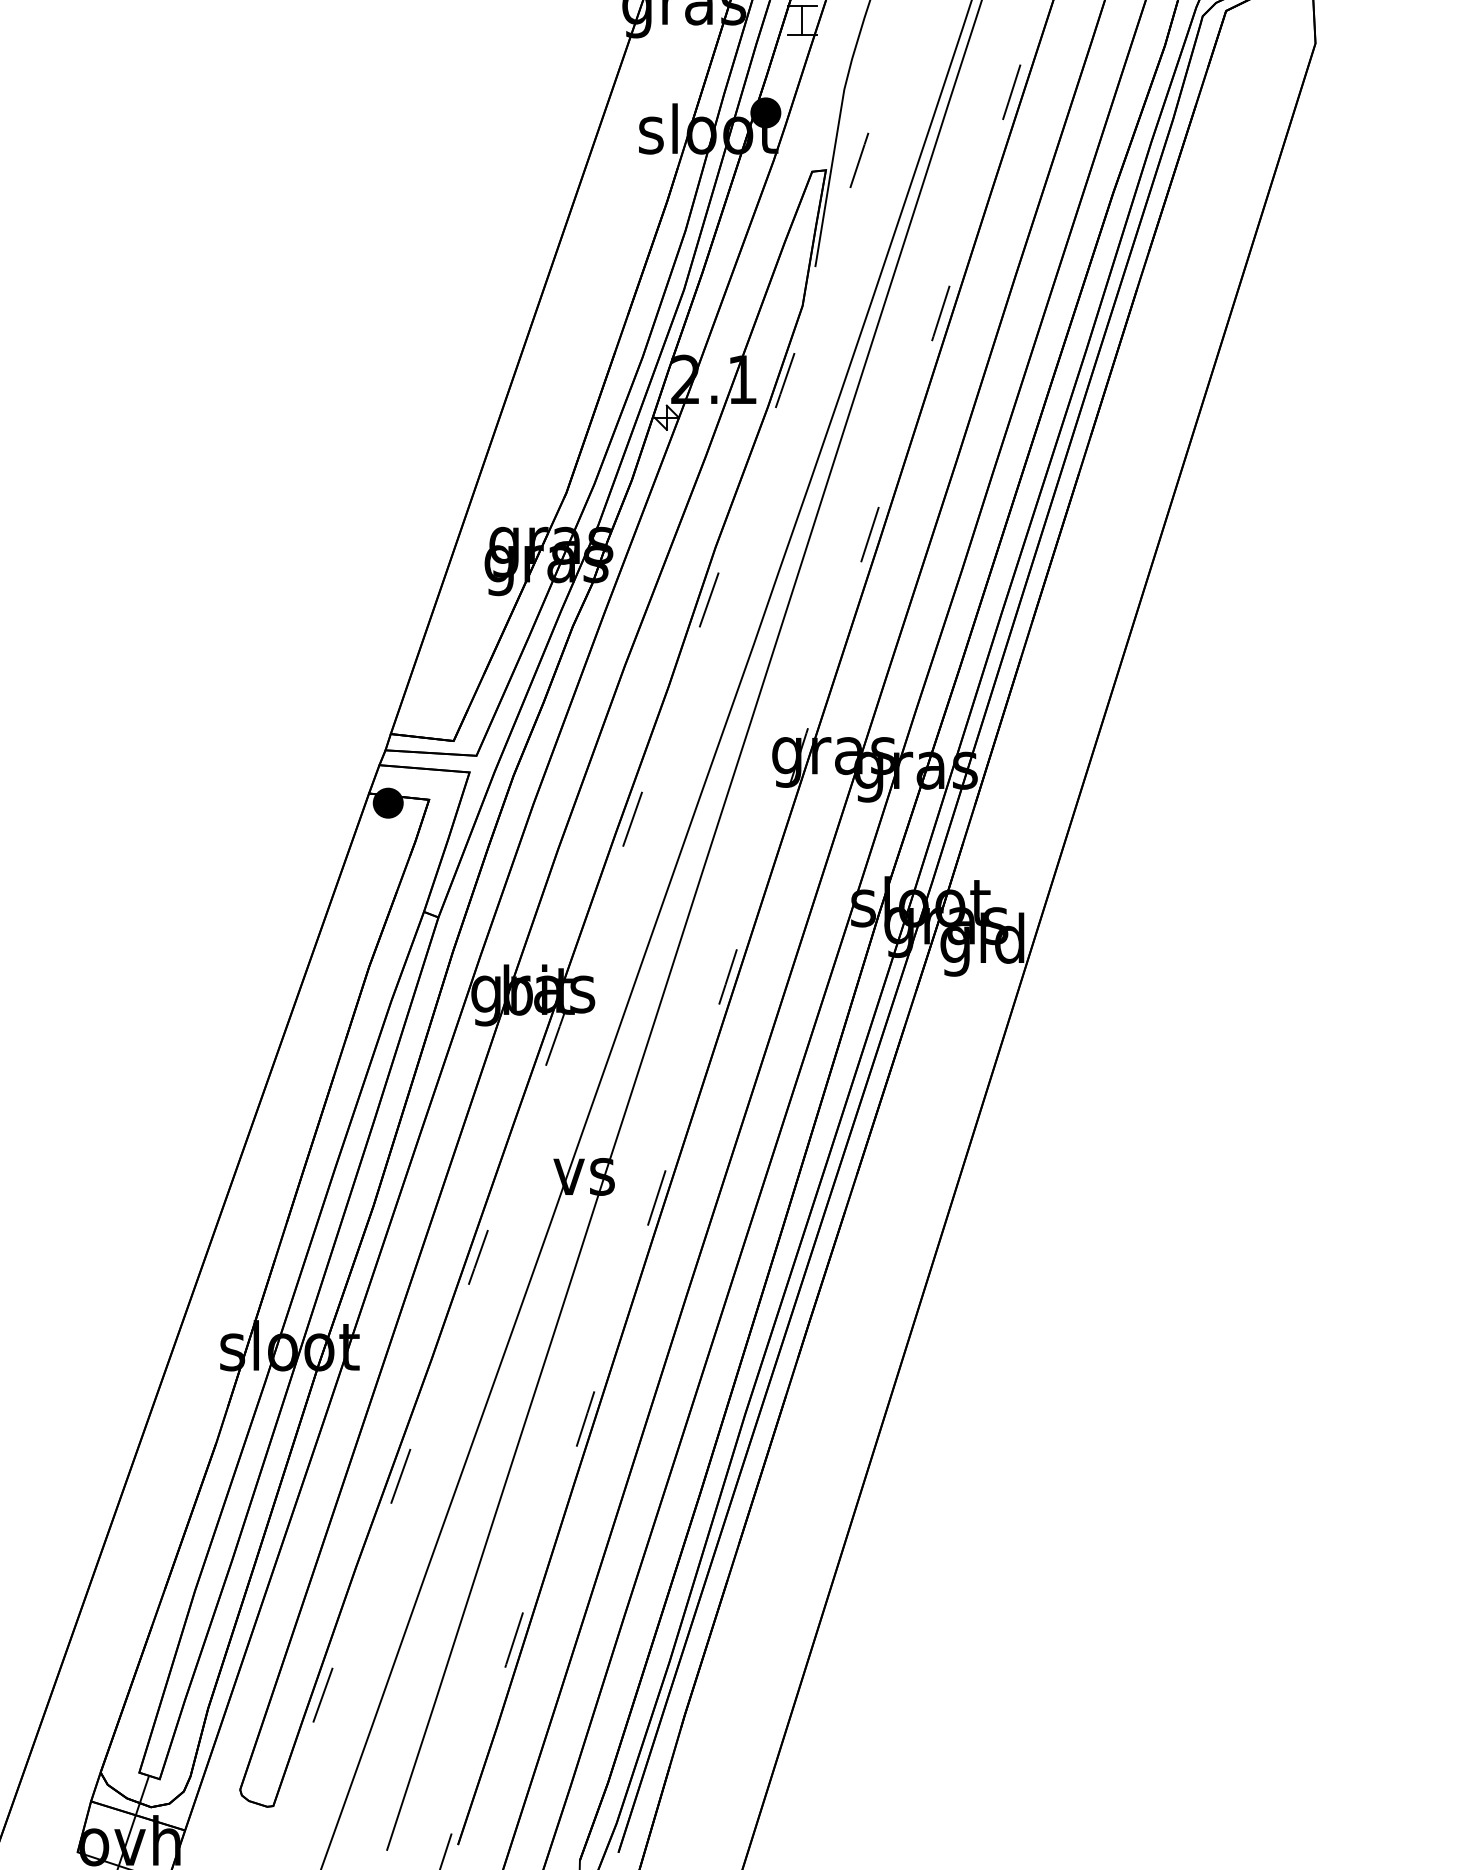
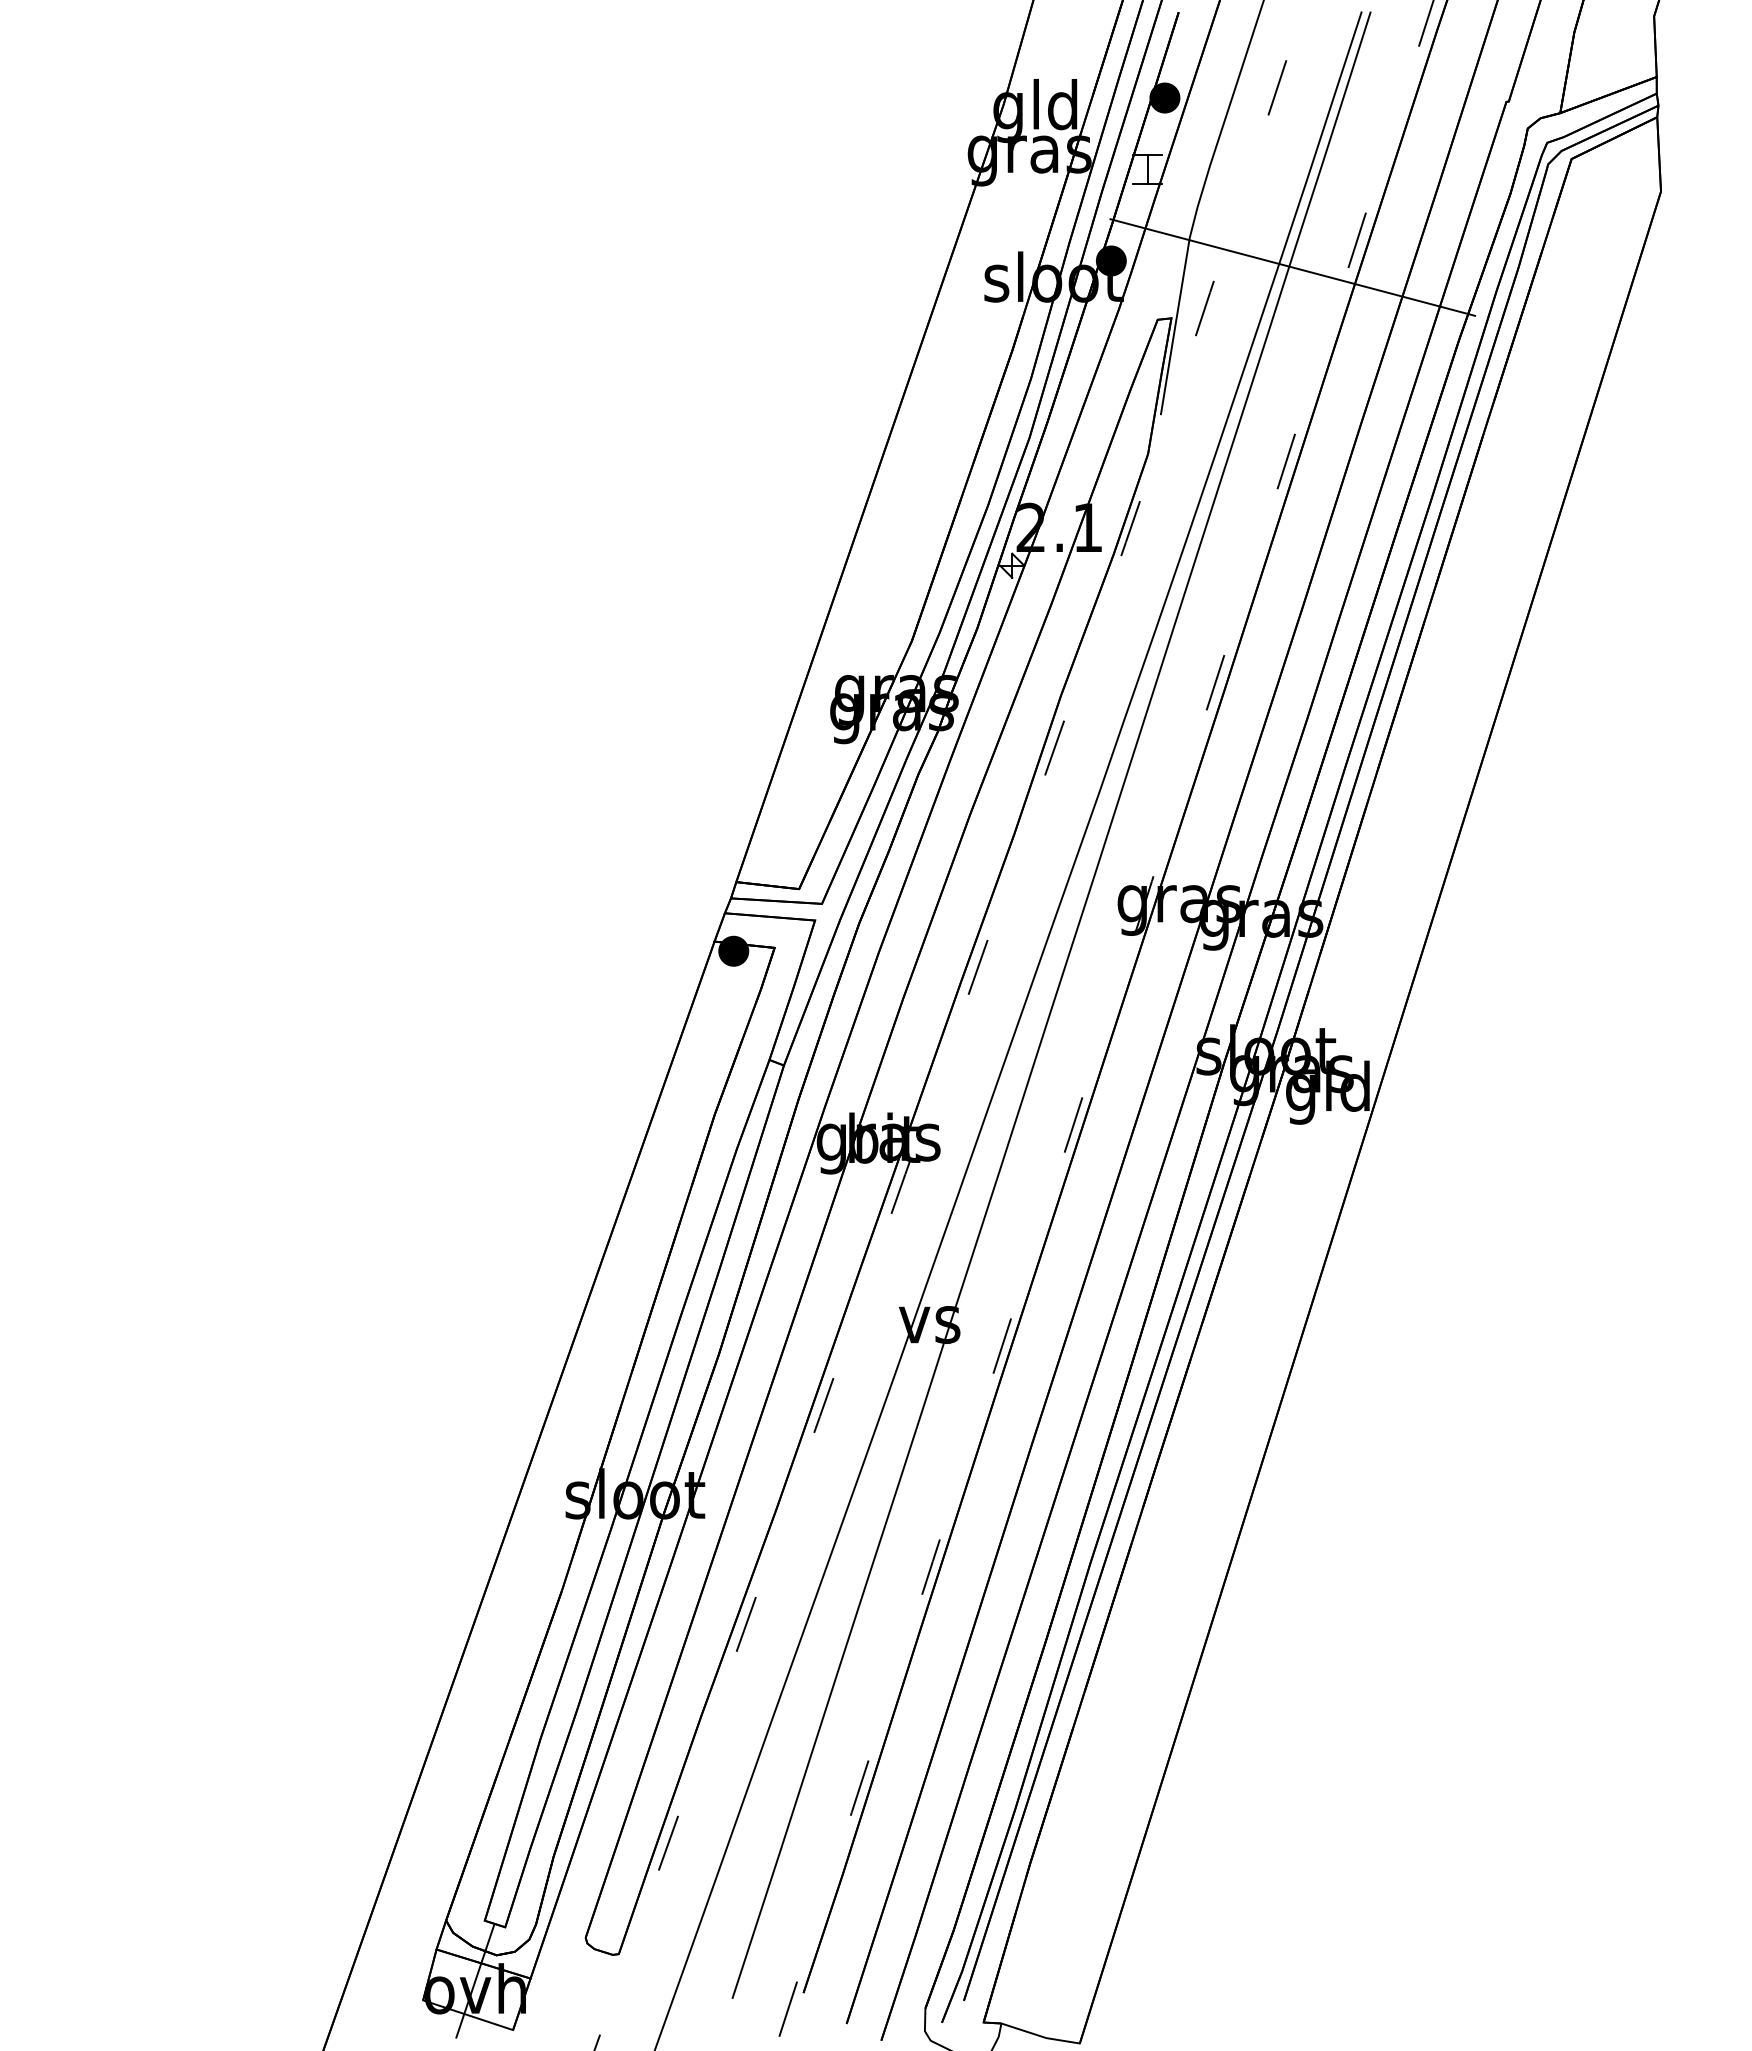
line: (947, 119) -> (1292, 267), added

